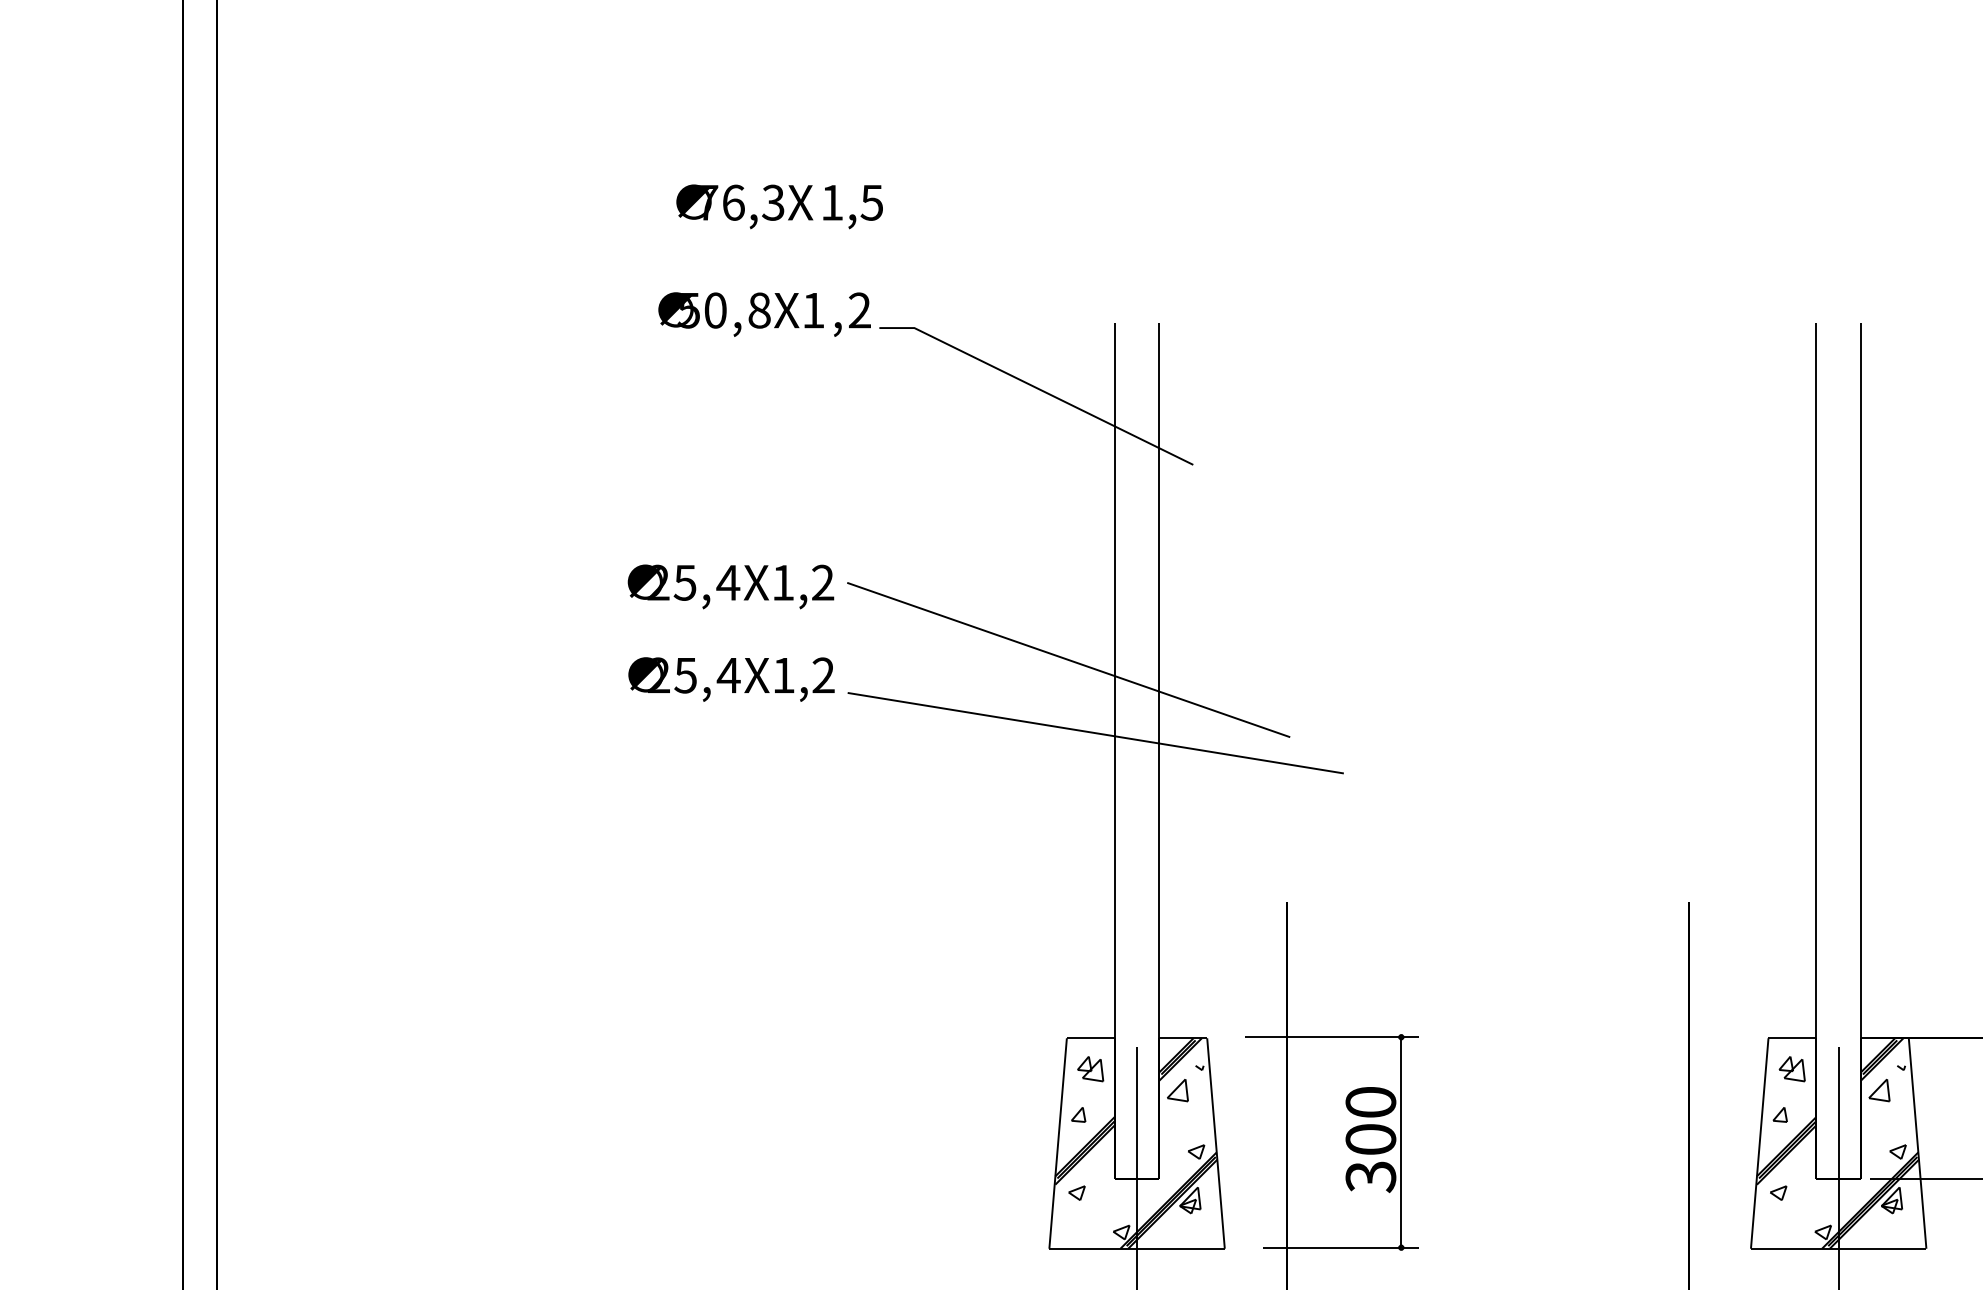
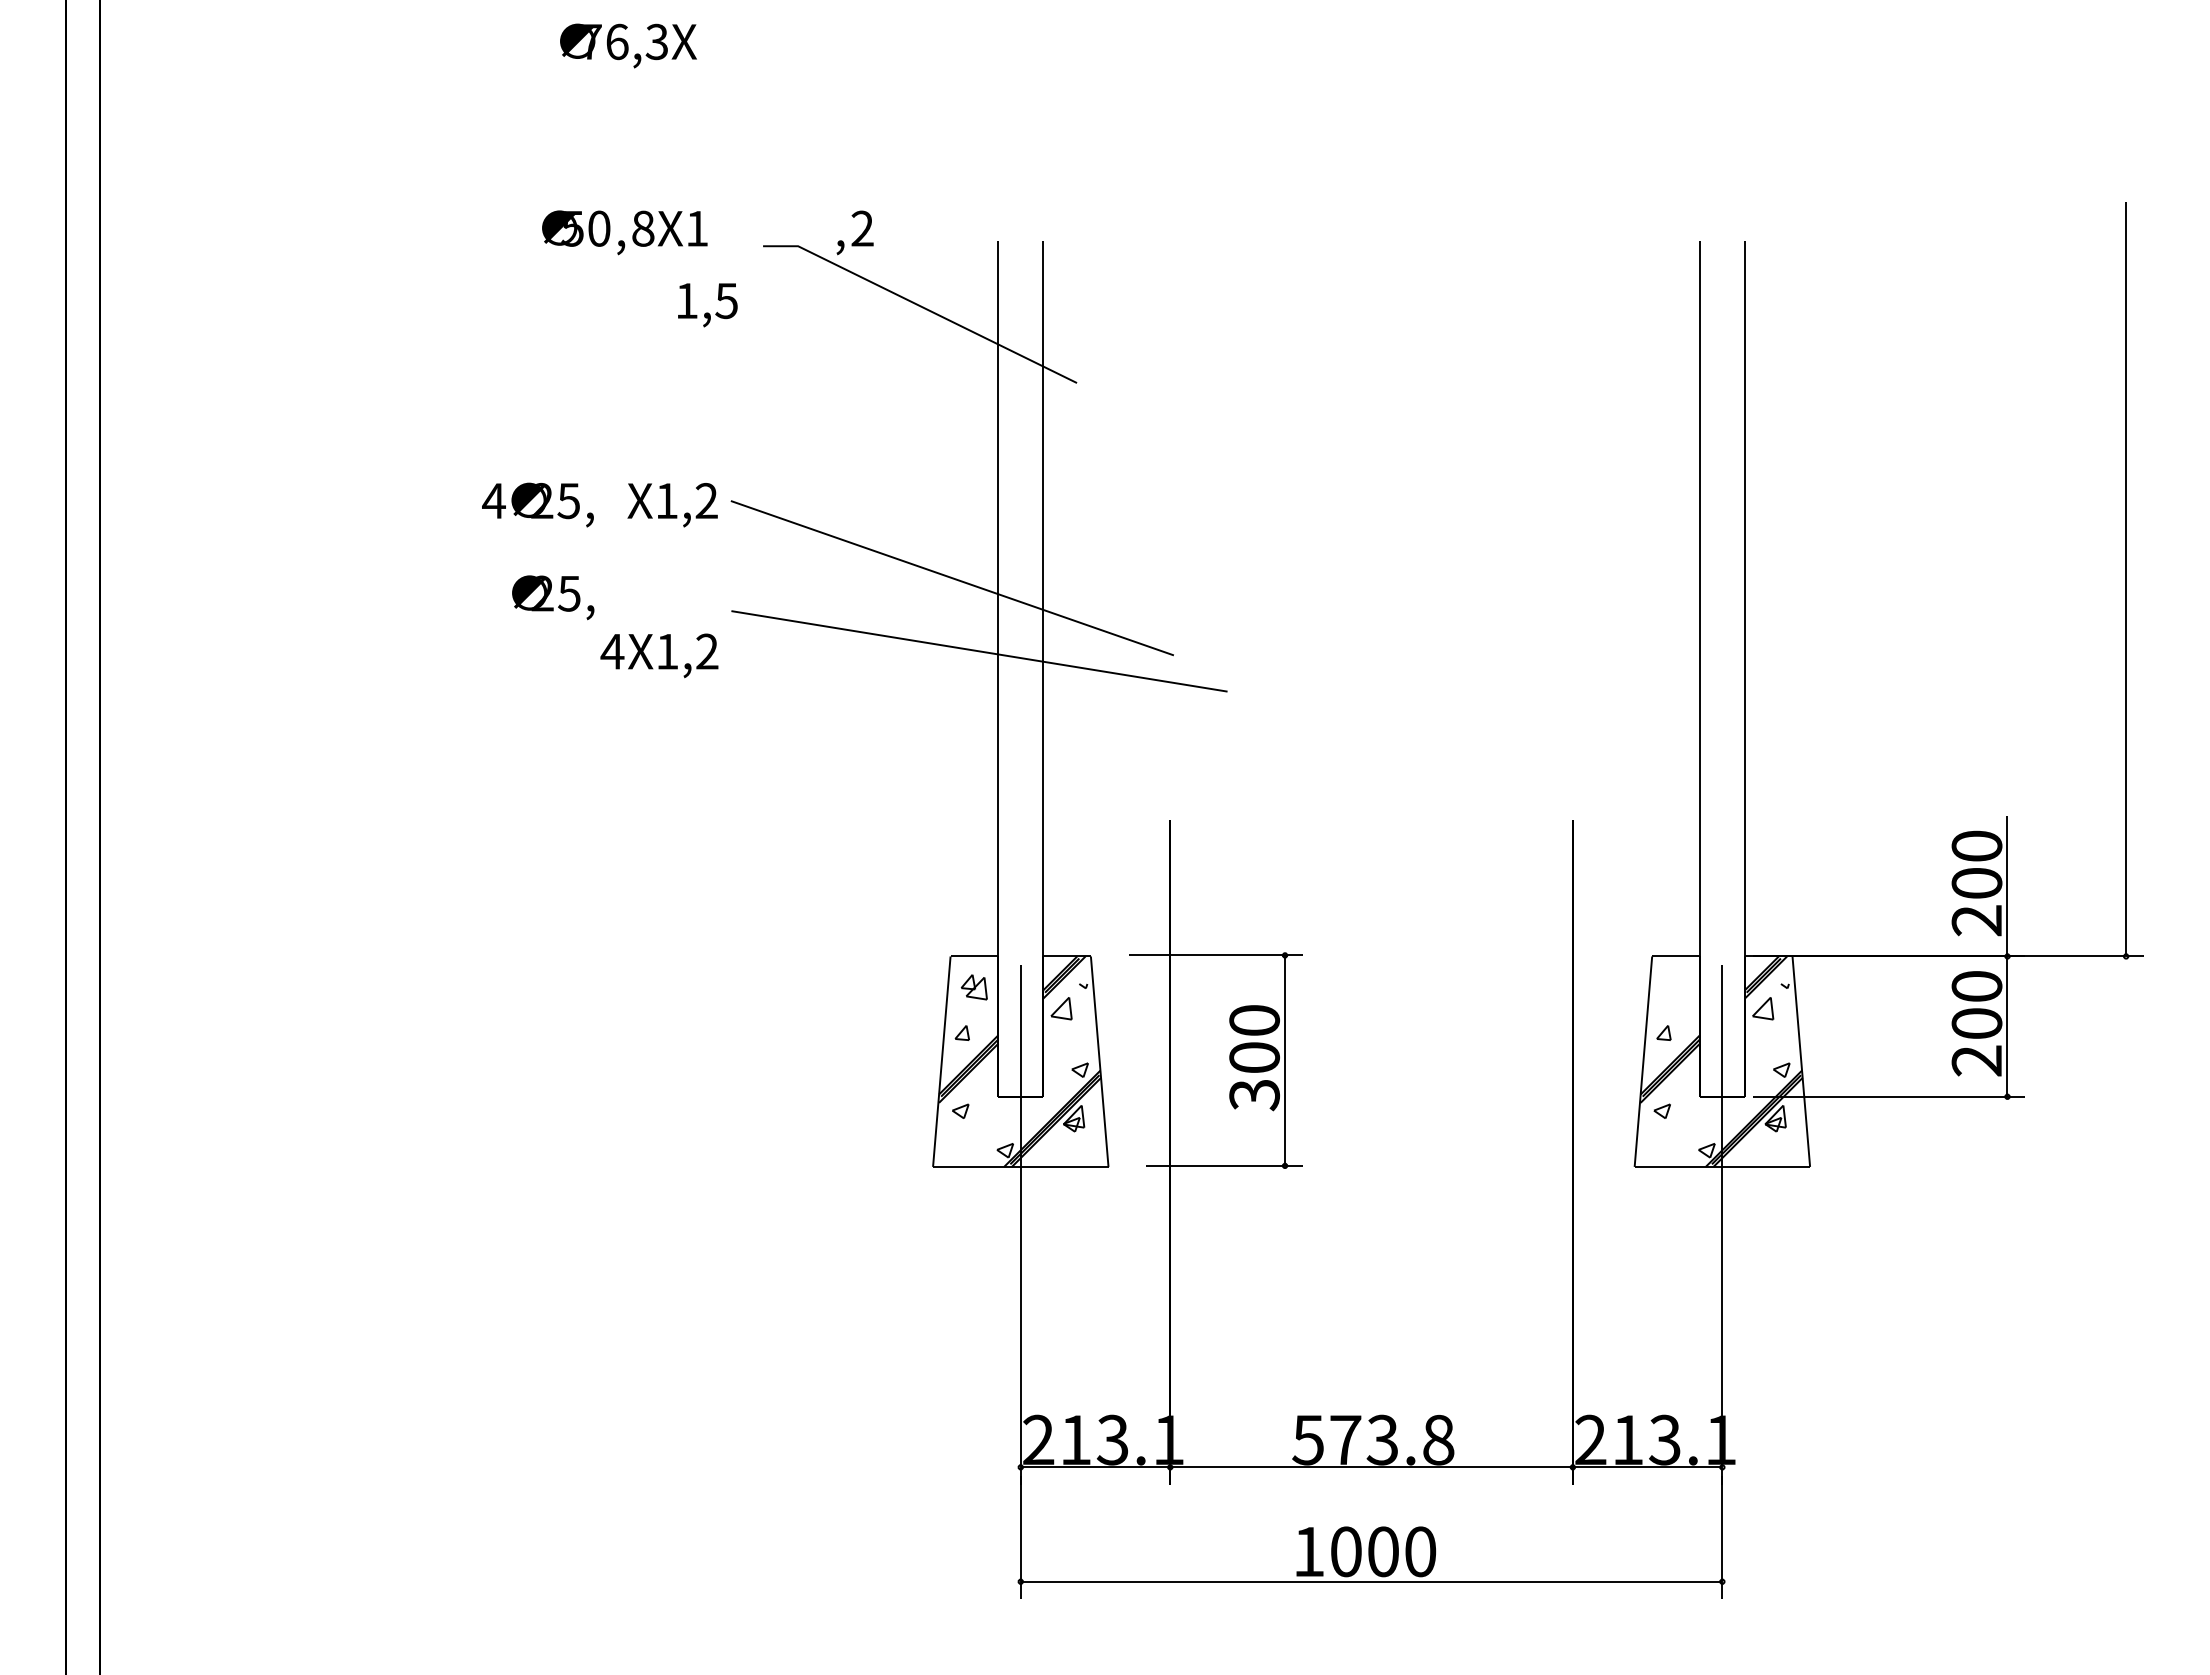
text: (744, 206) -> (628, 45), moved
text: (852, 207) -> (707, 305), moved
text: (851, 314) -> (854, 232), moved
text: (727, 582) -> (493, 500), moved
text: (775, 679) -> (659, 655), moved
part: (1791, 1069) -> (1675, 987), removed

